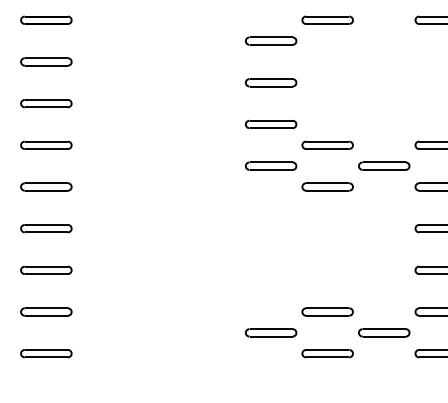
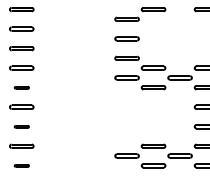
part: (45, 186) -> (21, 87), size x0.6
part: (45, 269) -> (21, 126), size x0.6
part: (45, 353) -> (21, 165), size x0.6

